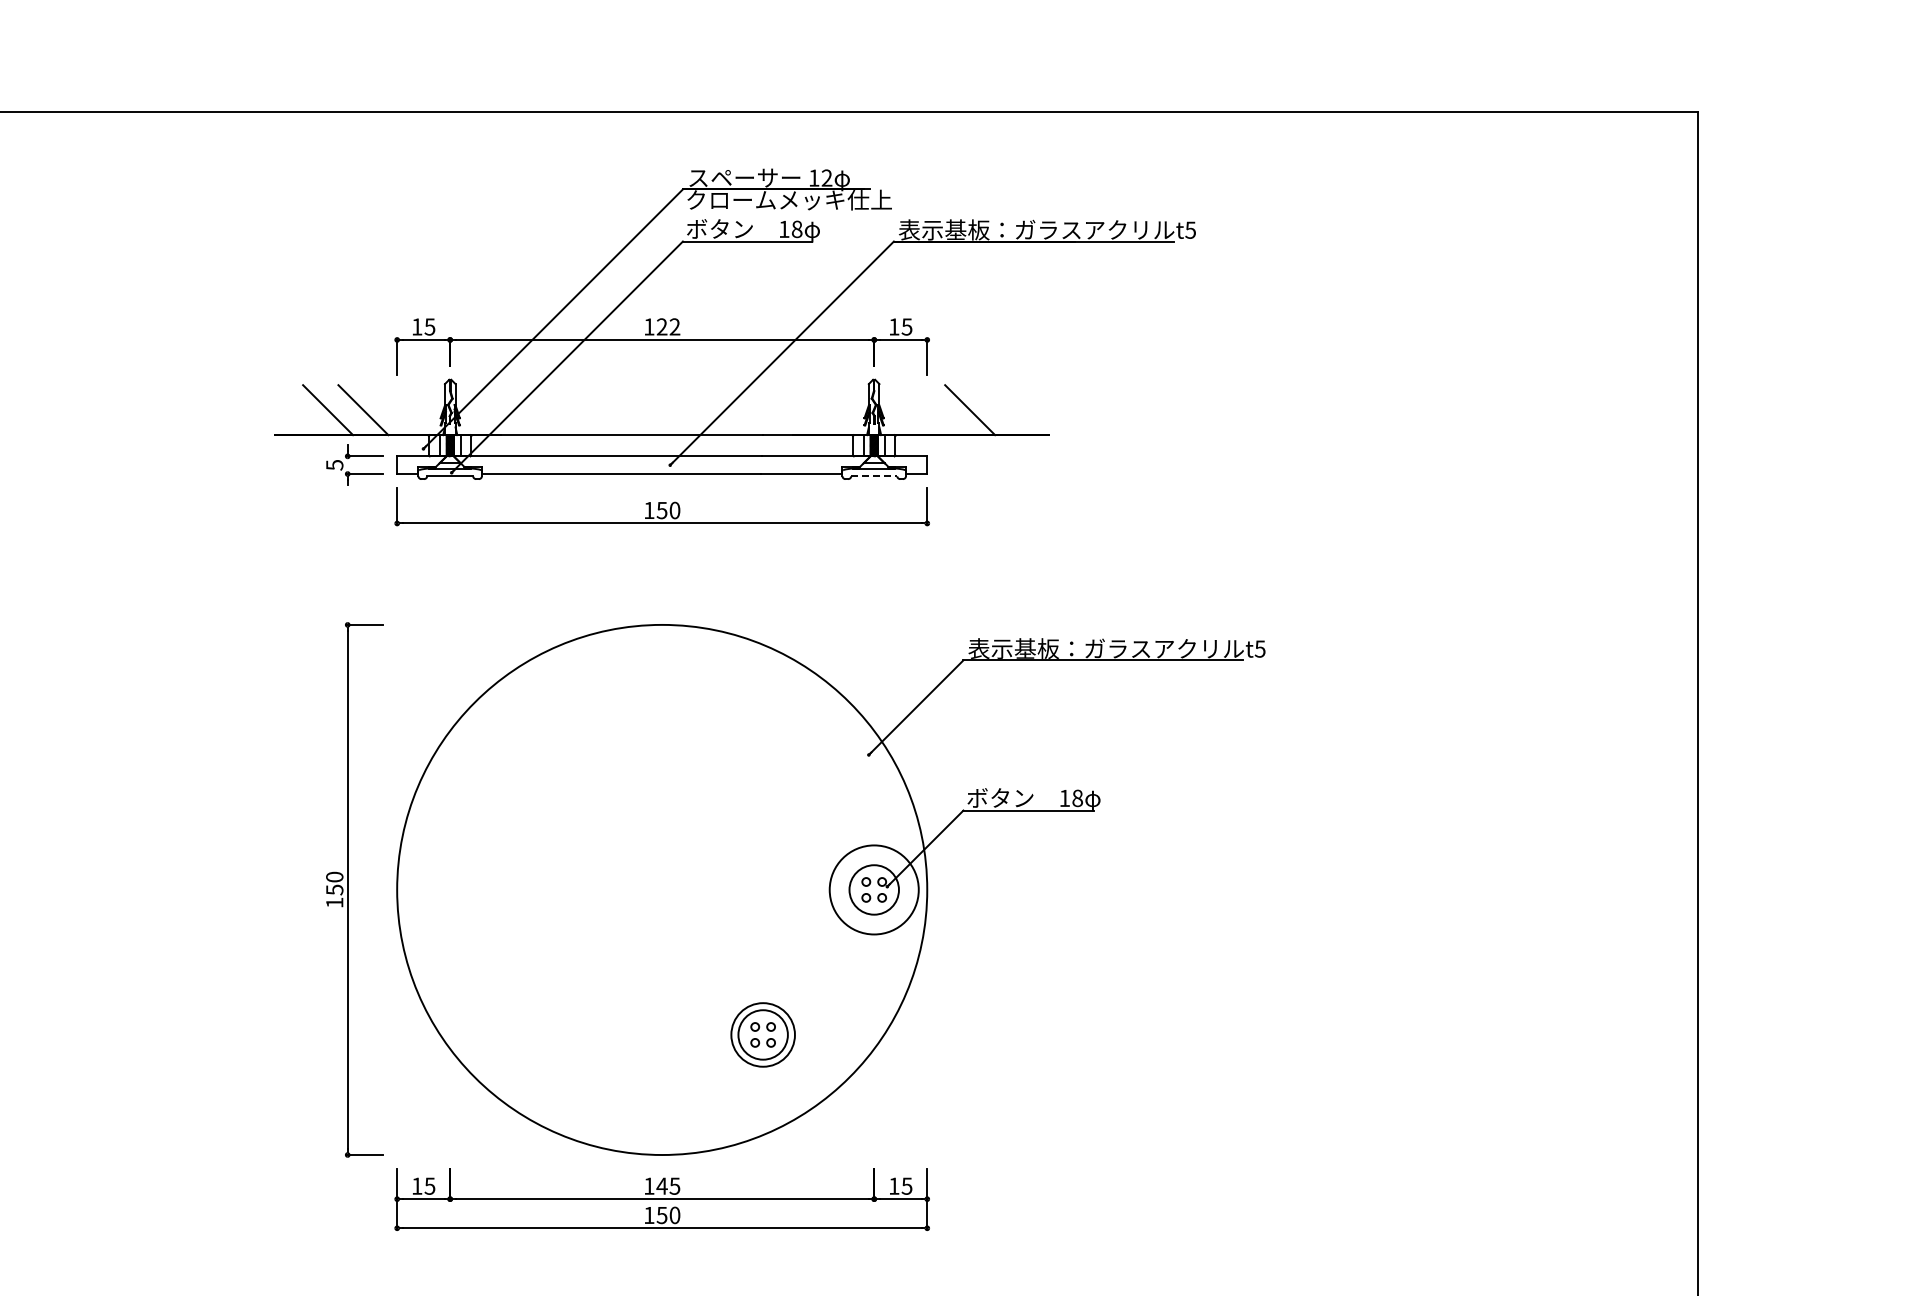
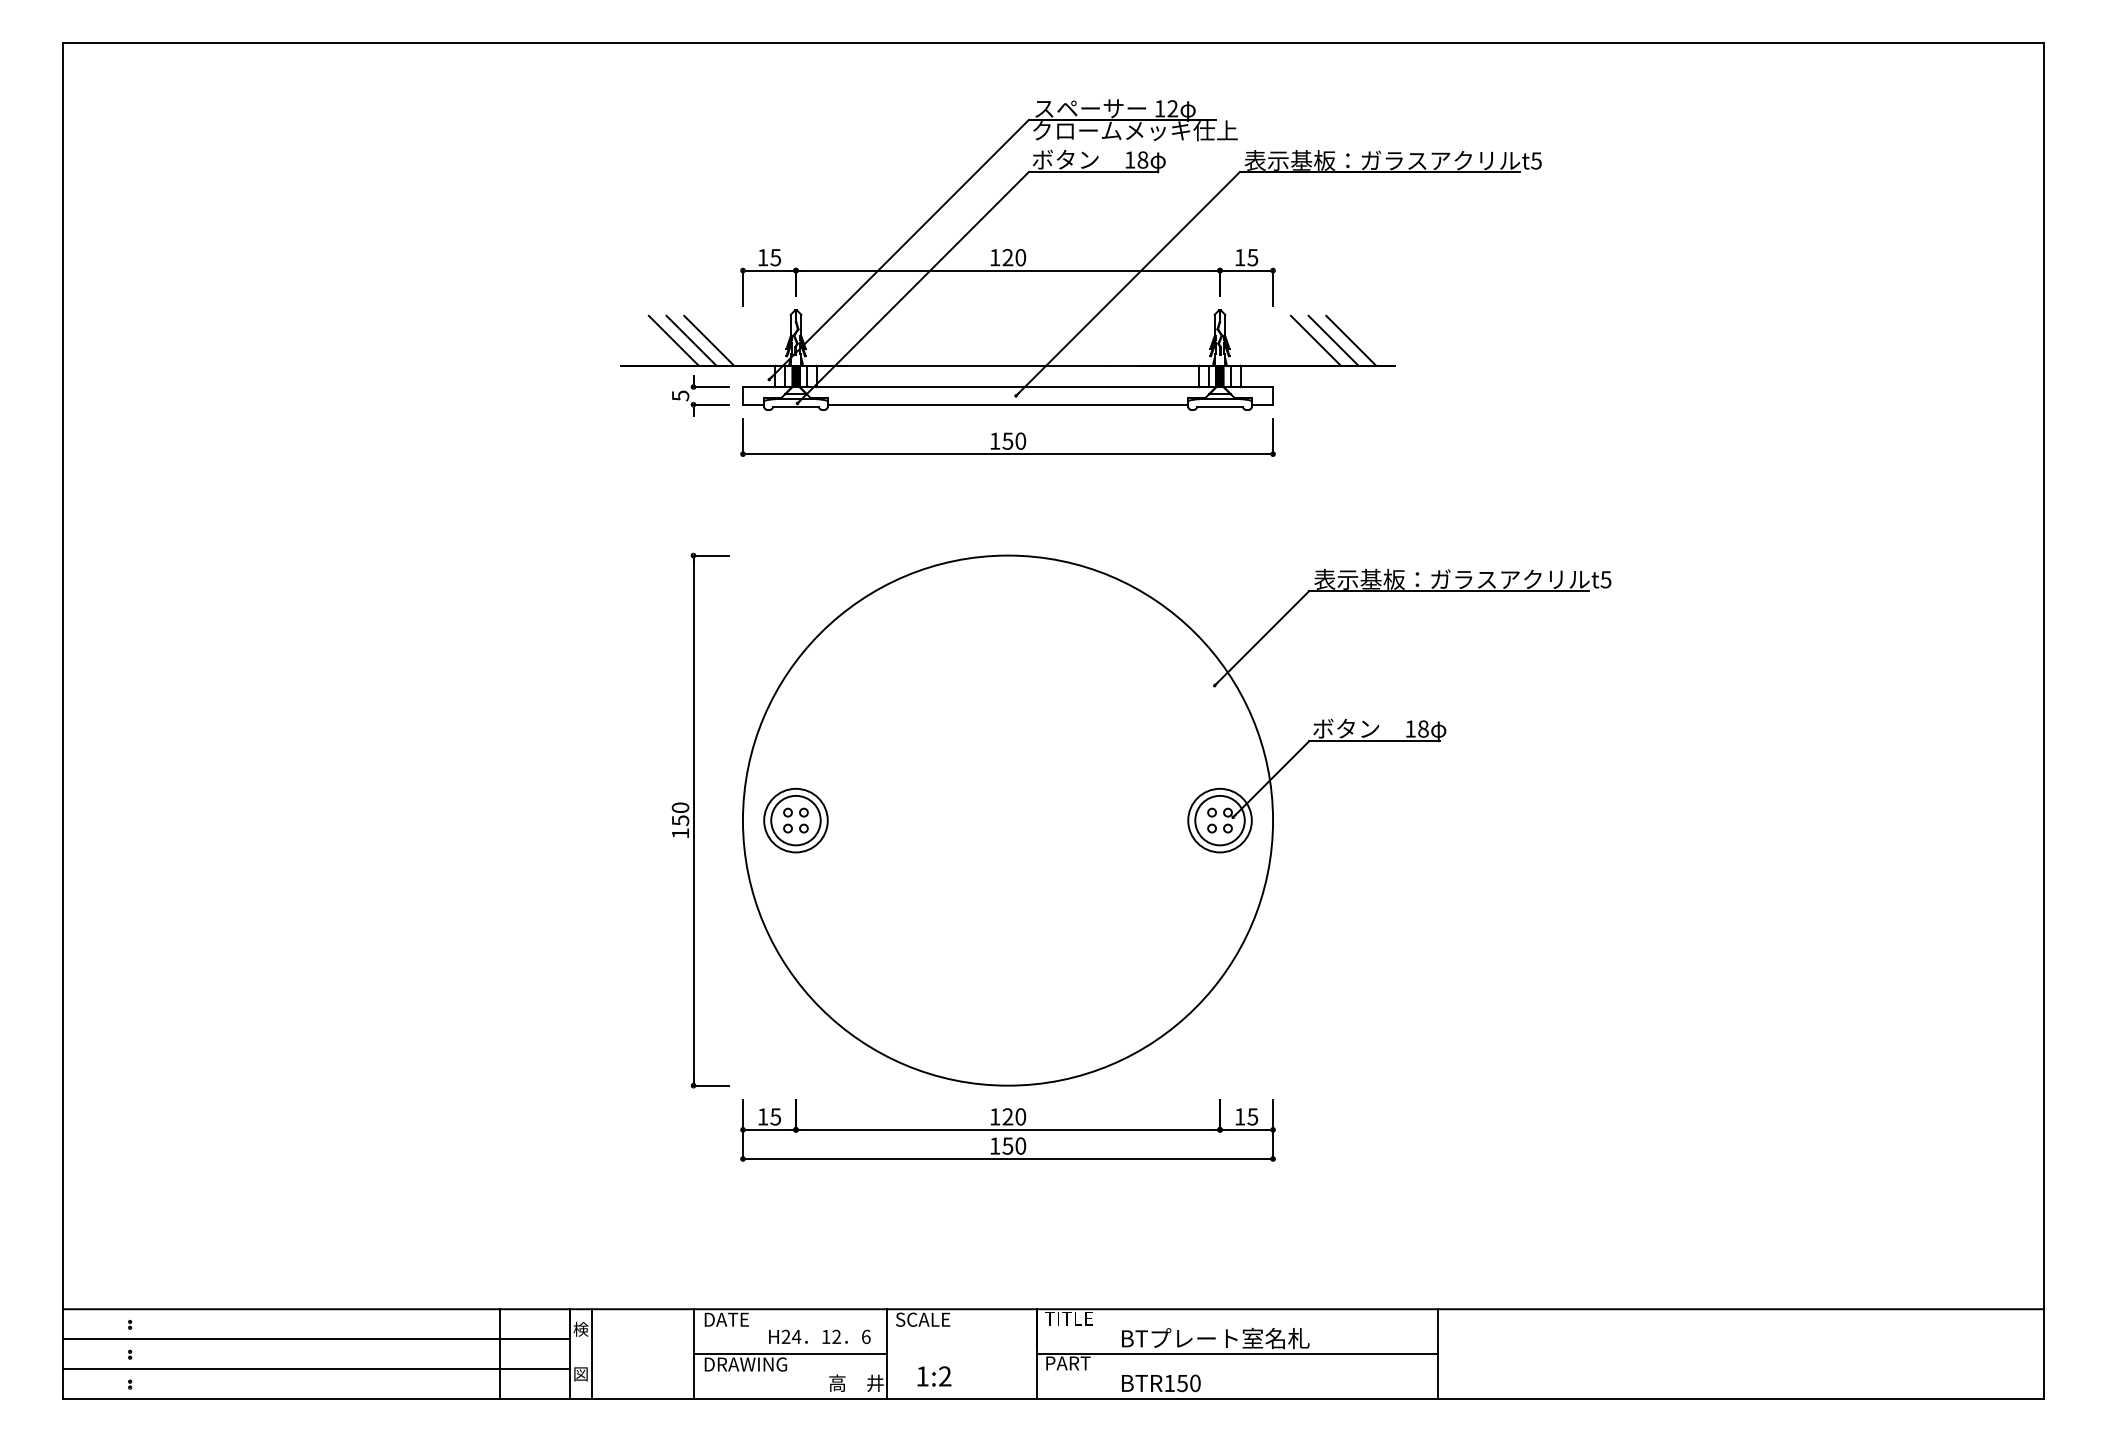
text: (674, 326) -> (1020, 257), 122 -> 120
line: (345, 409) -> (691, 340), added
line: (987, 409) -> (1333, 340), added
line: (1005, 409) -> (1351, 340), added
line: (874, 476) -> (1220, 407), dashed -> solid
circle: (873, 889) -> (1219, 820), size x0.71
part: (762, 1034) -> (795, 820), moved
text: (668, 1185) -> (1014, 1116), 145 -> 120

